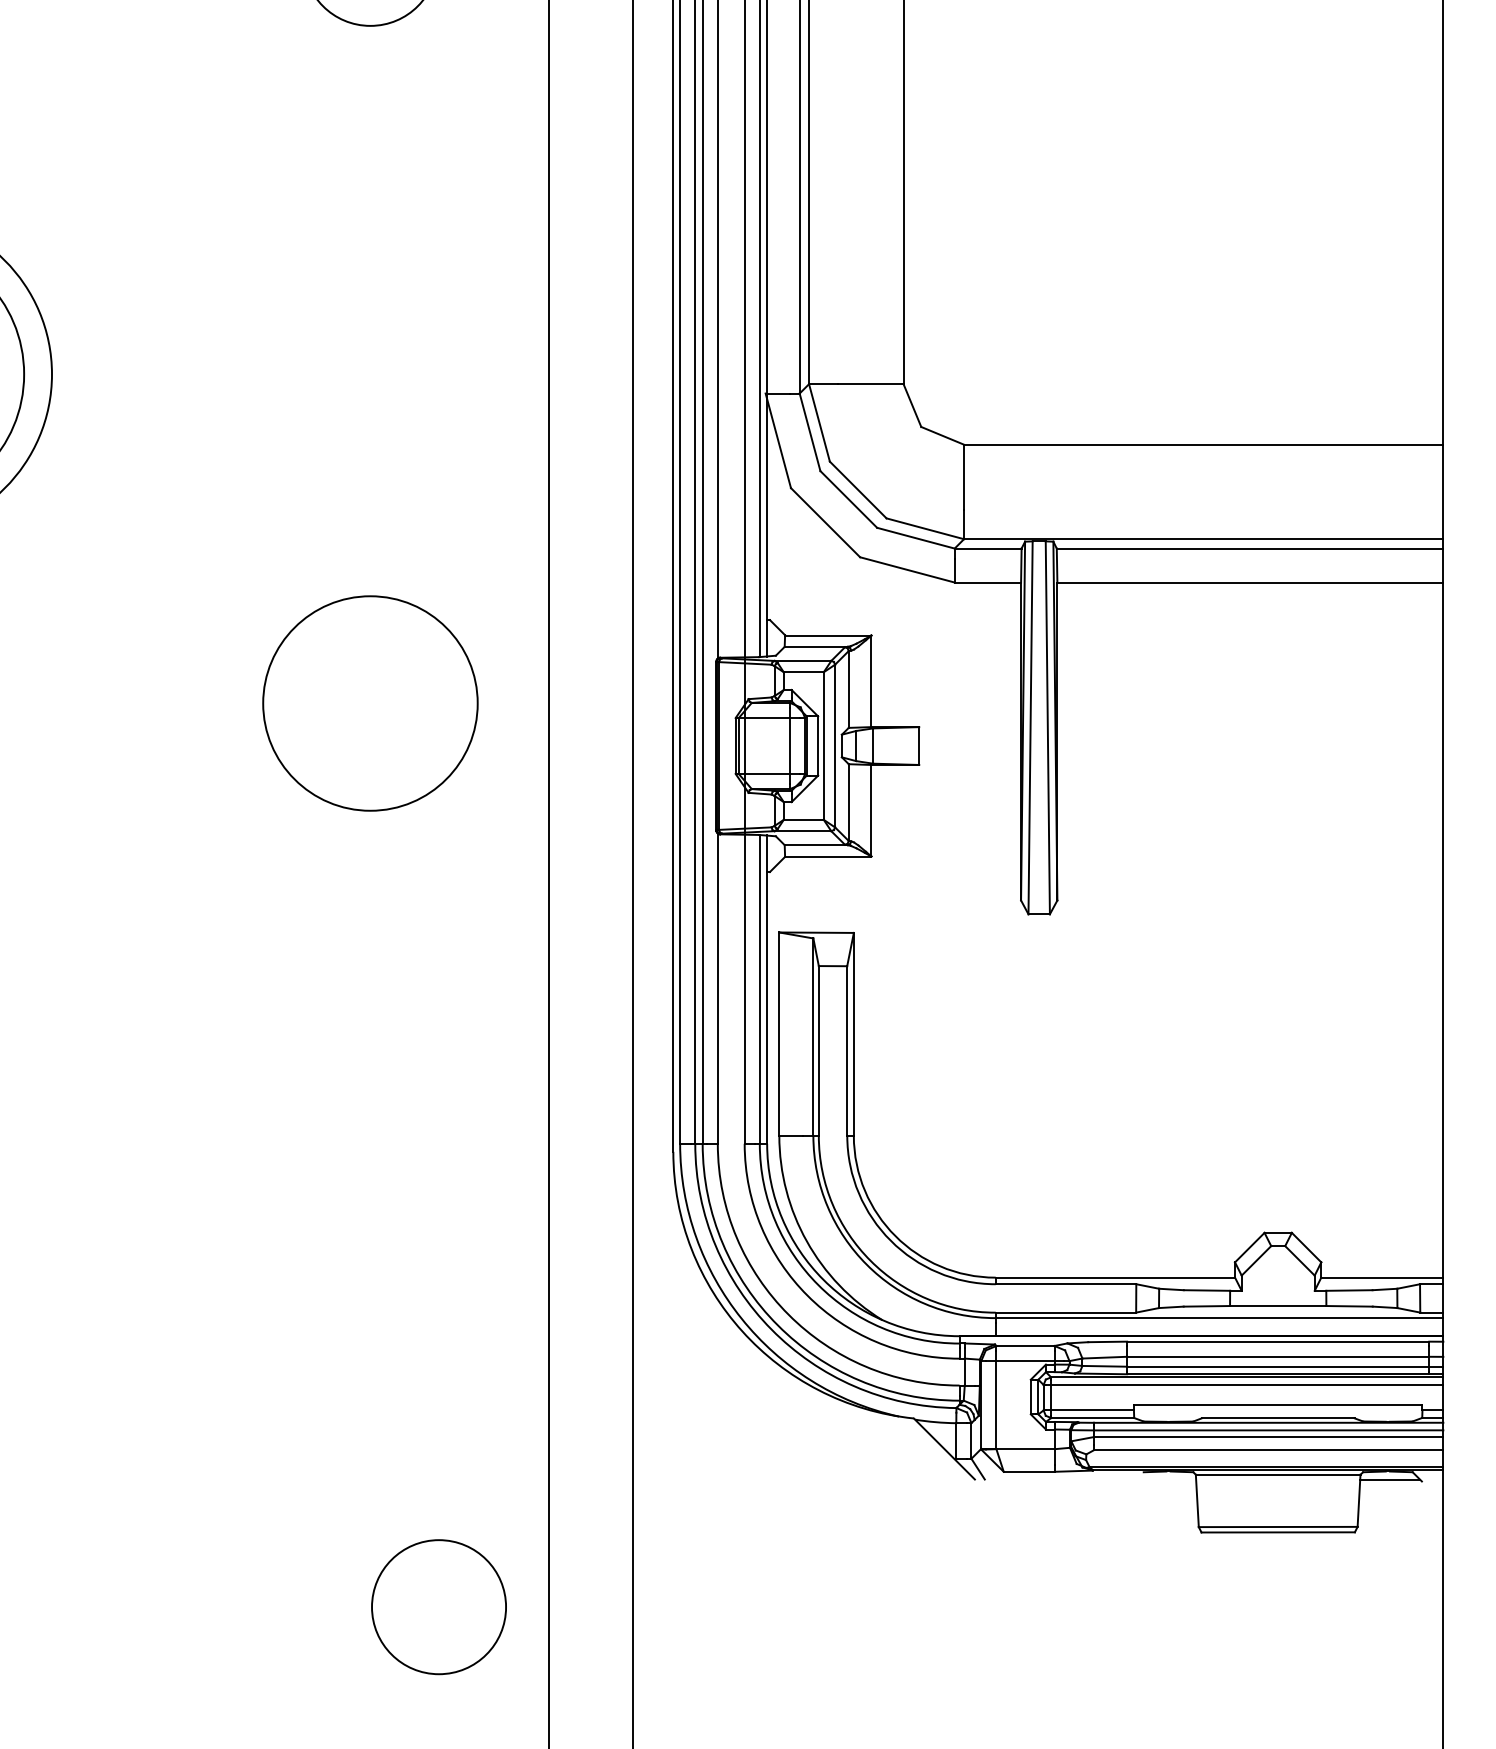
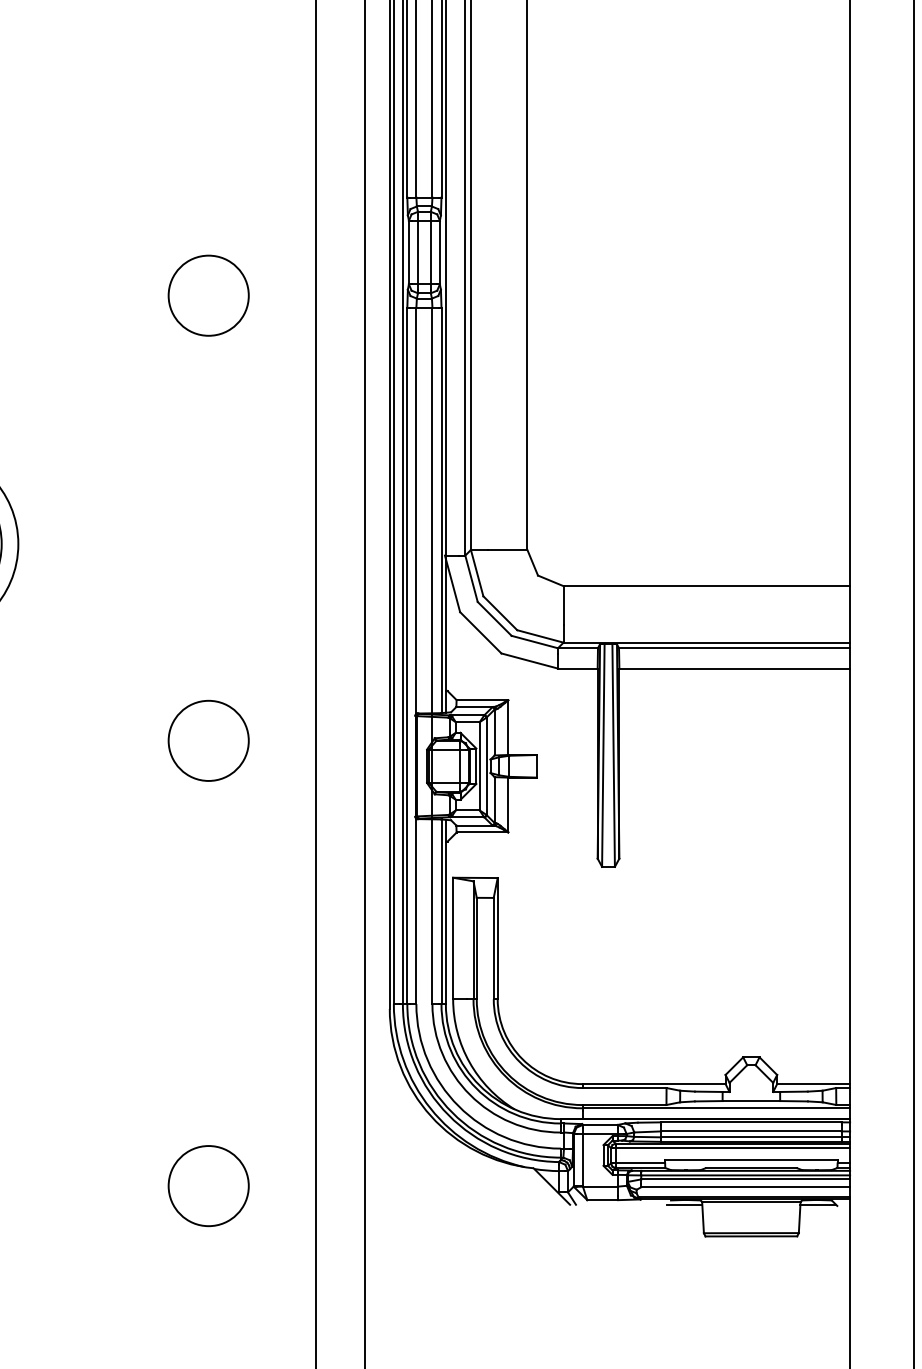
circle: (370, 702) -> (208, 740), size x0.62
line: (1166, 1479) -> (684, 1204), added
circle: (438, 1607) -> (208, 1186), moved

